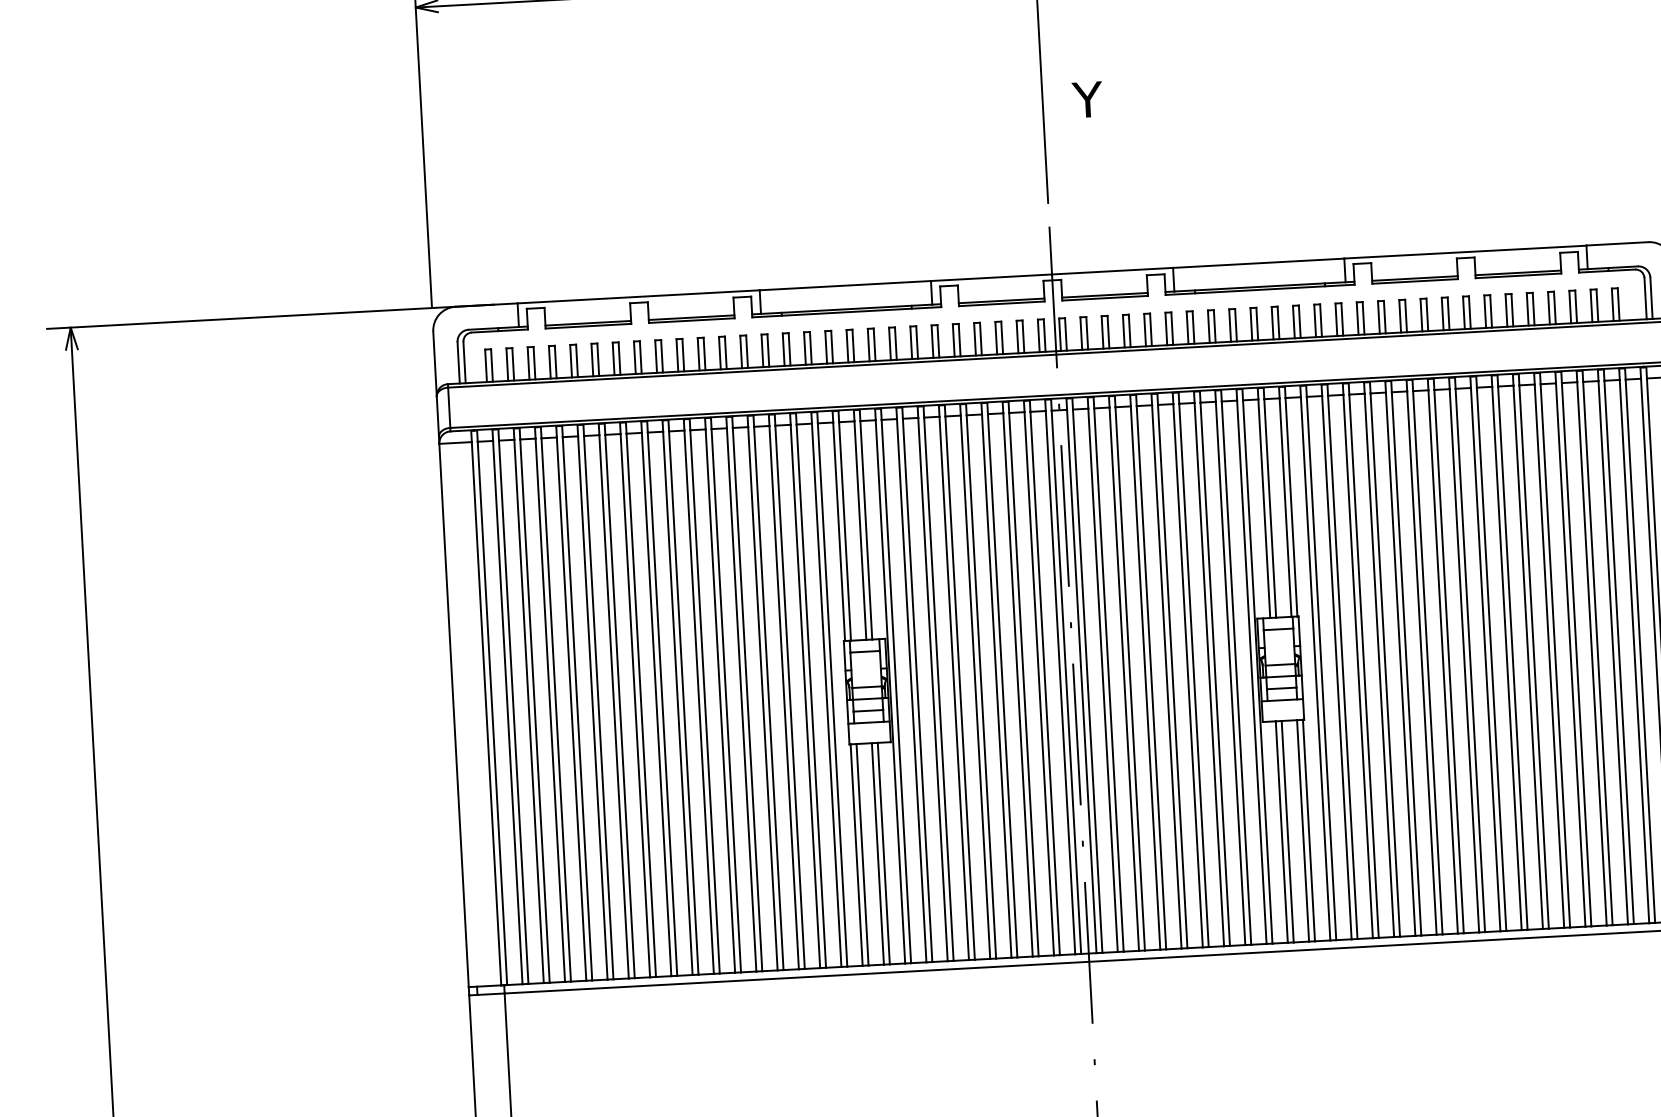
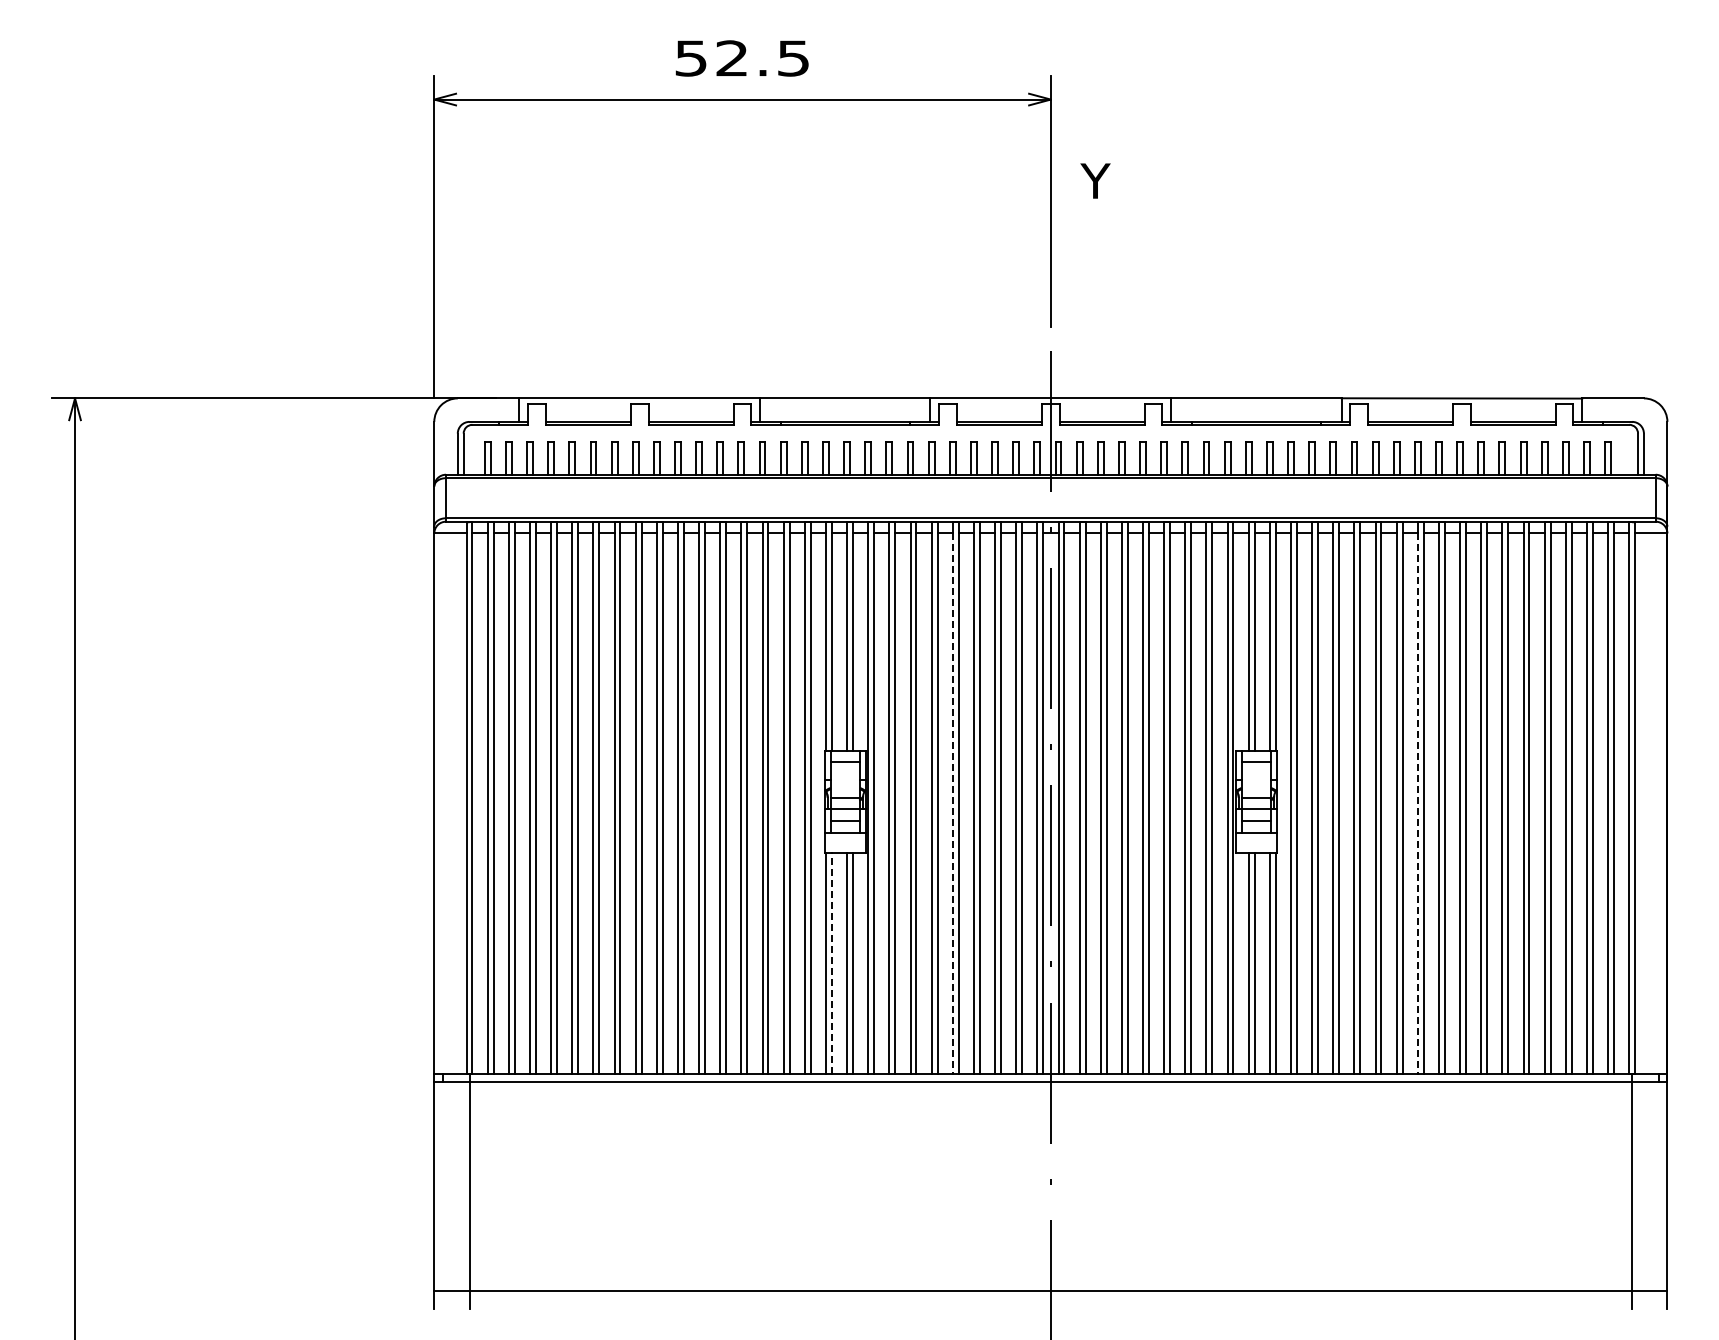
text: (1087, 99) -> (1095, 180), moved
line: (1442, 662) -> (1417, 804), solid -> dashed
line: (975, 688) -> (952, 804), solid -> dashed
line: (862, 854) -> (831, 963), solid -> dashed

